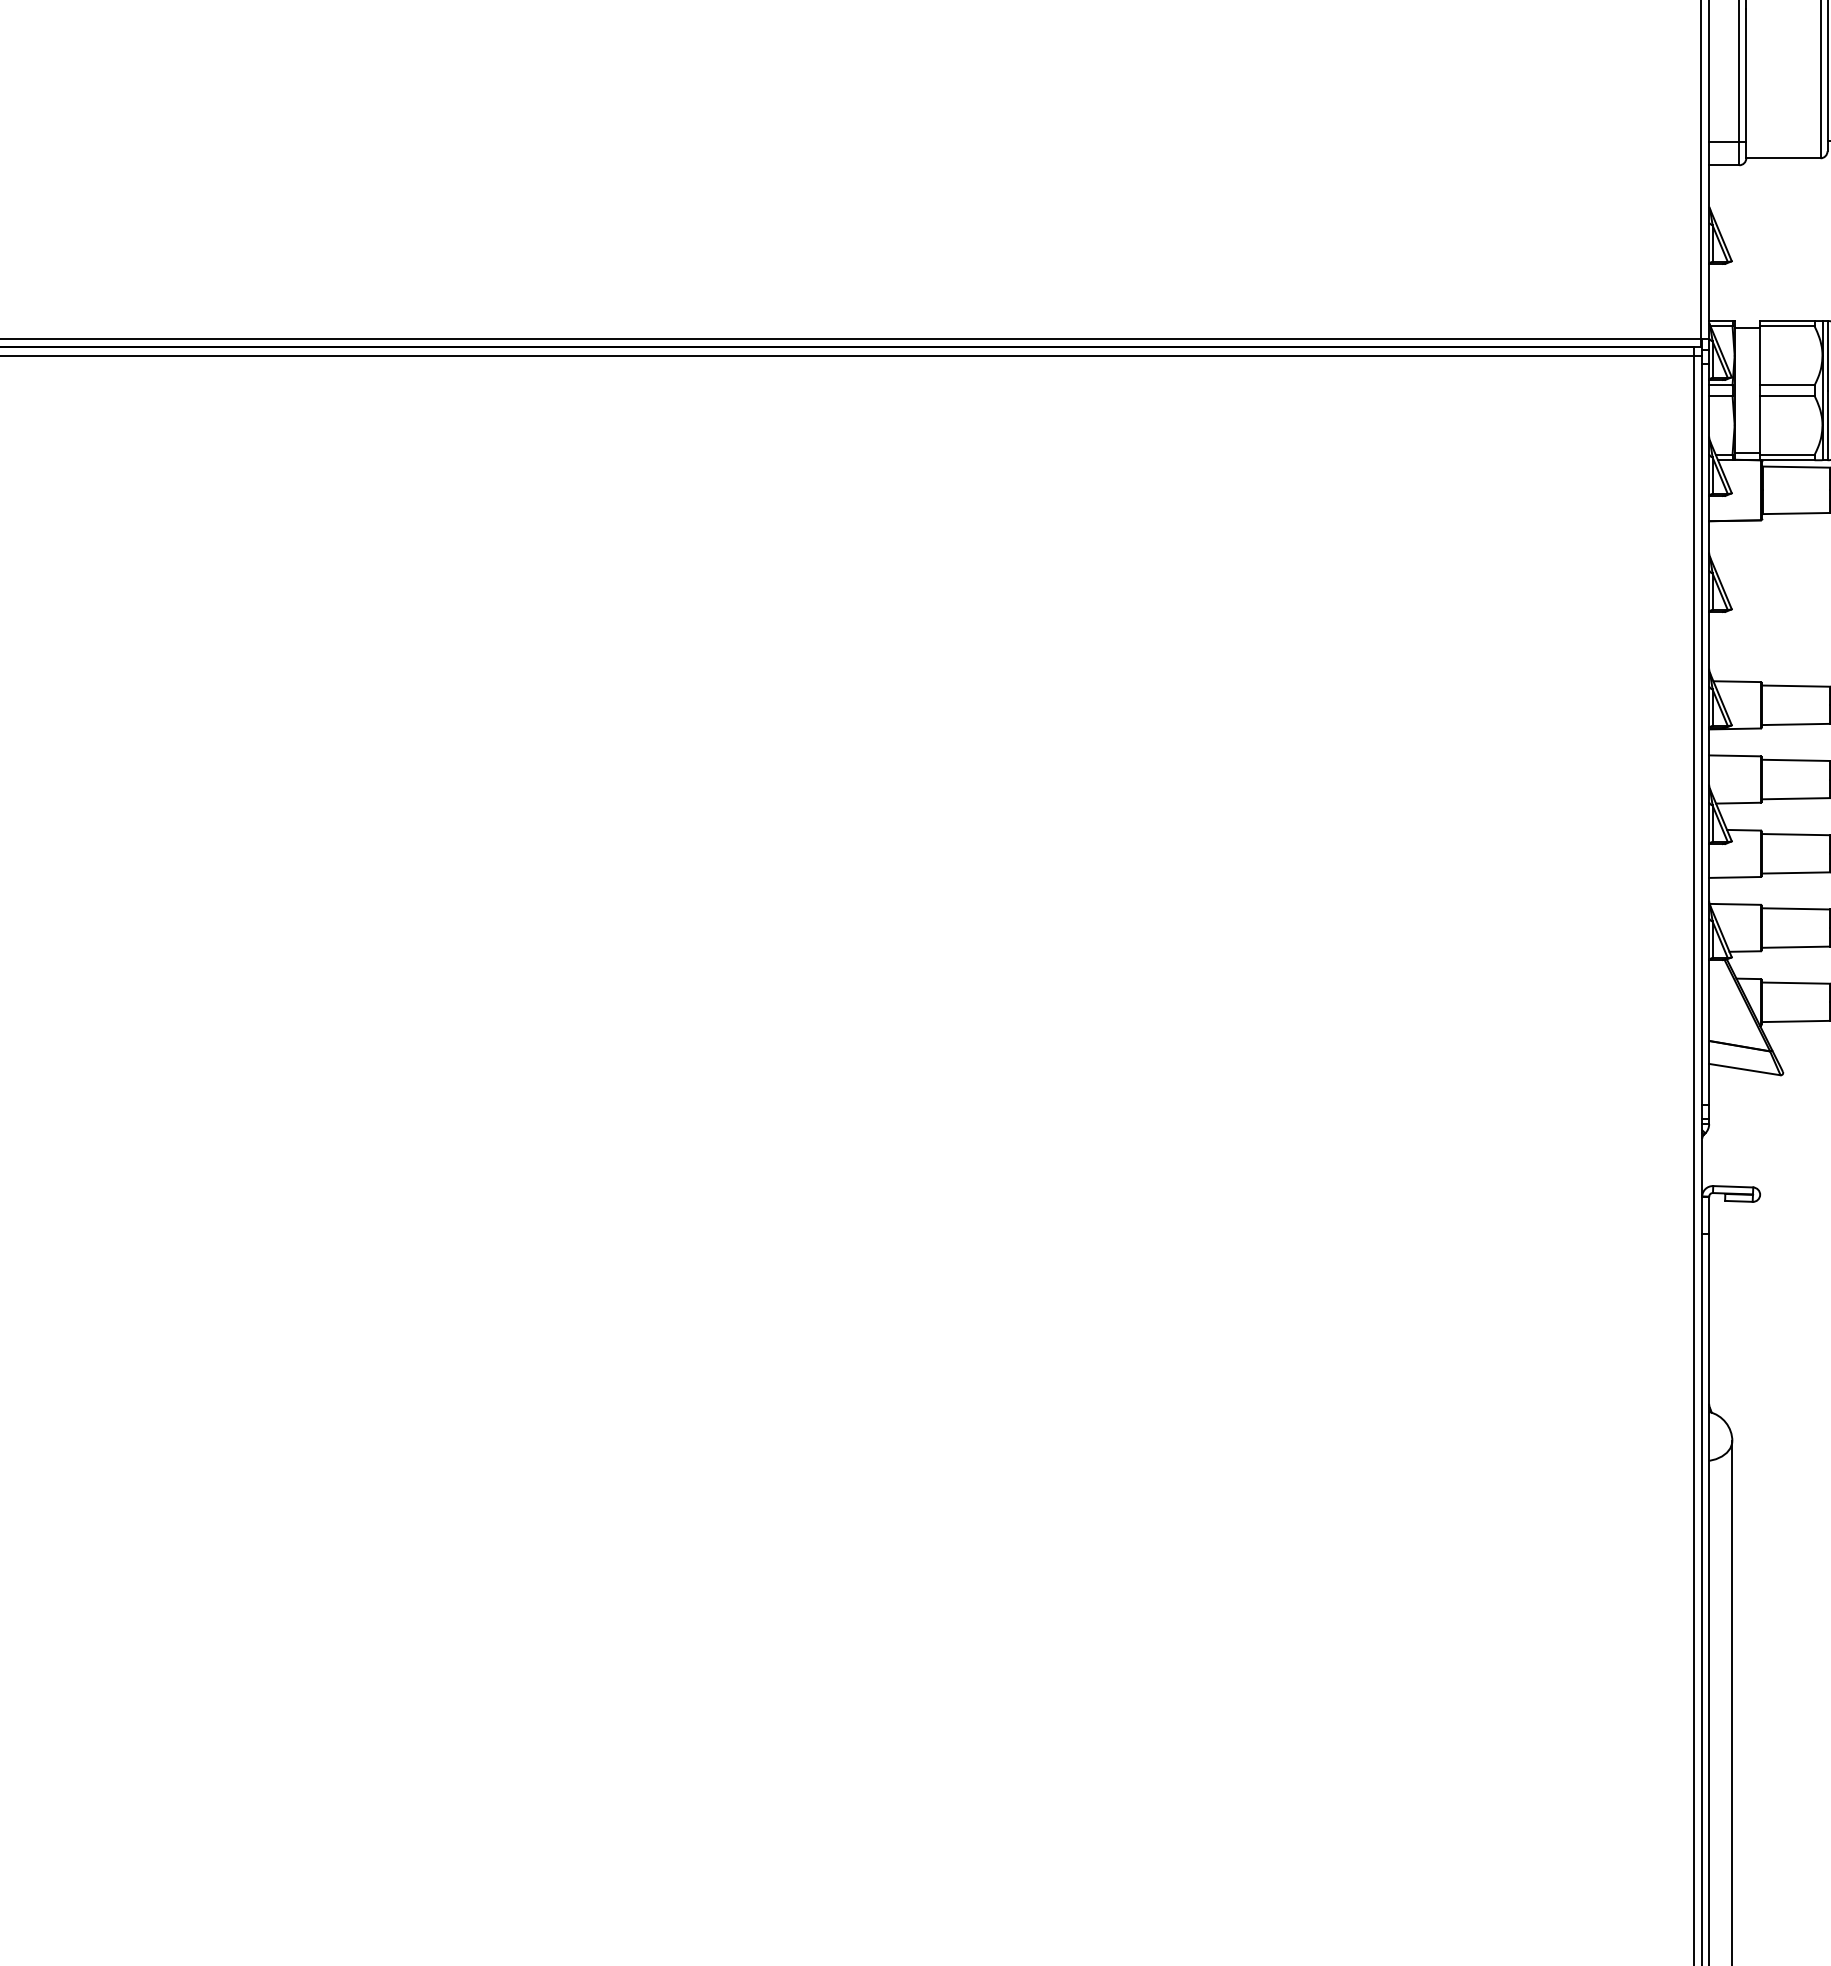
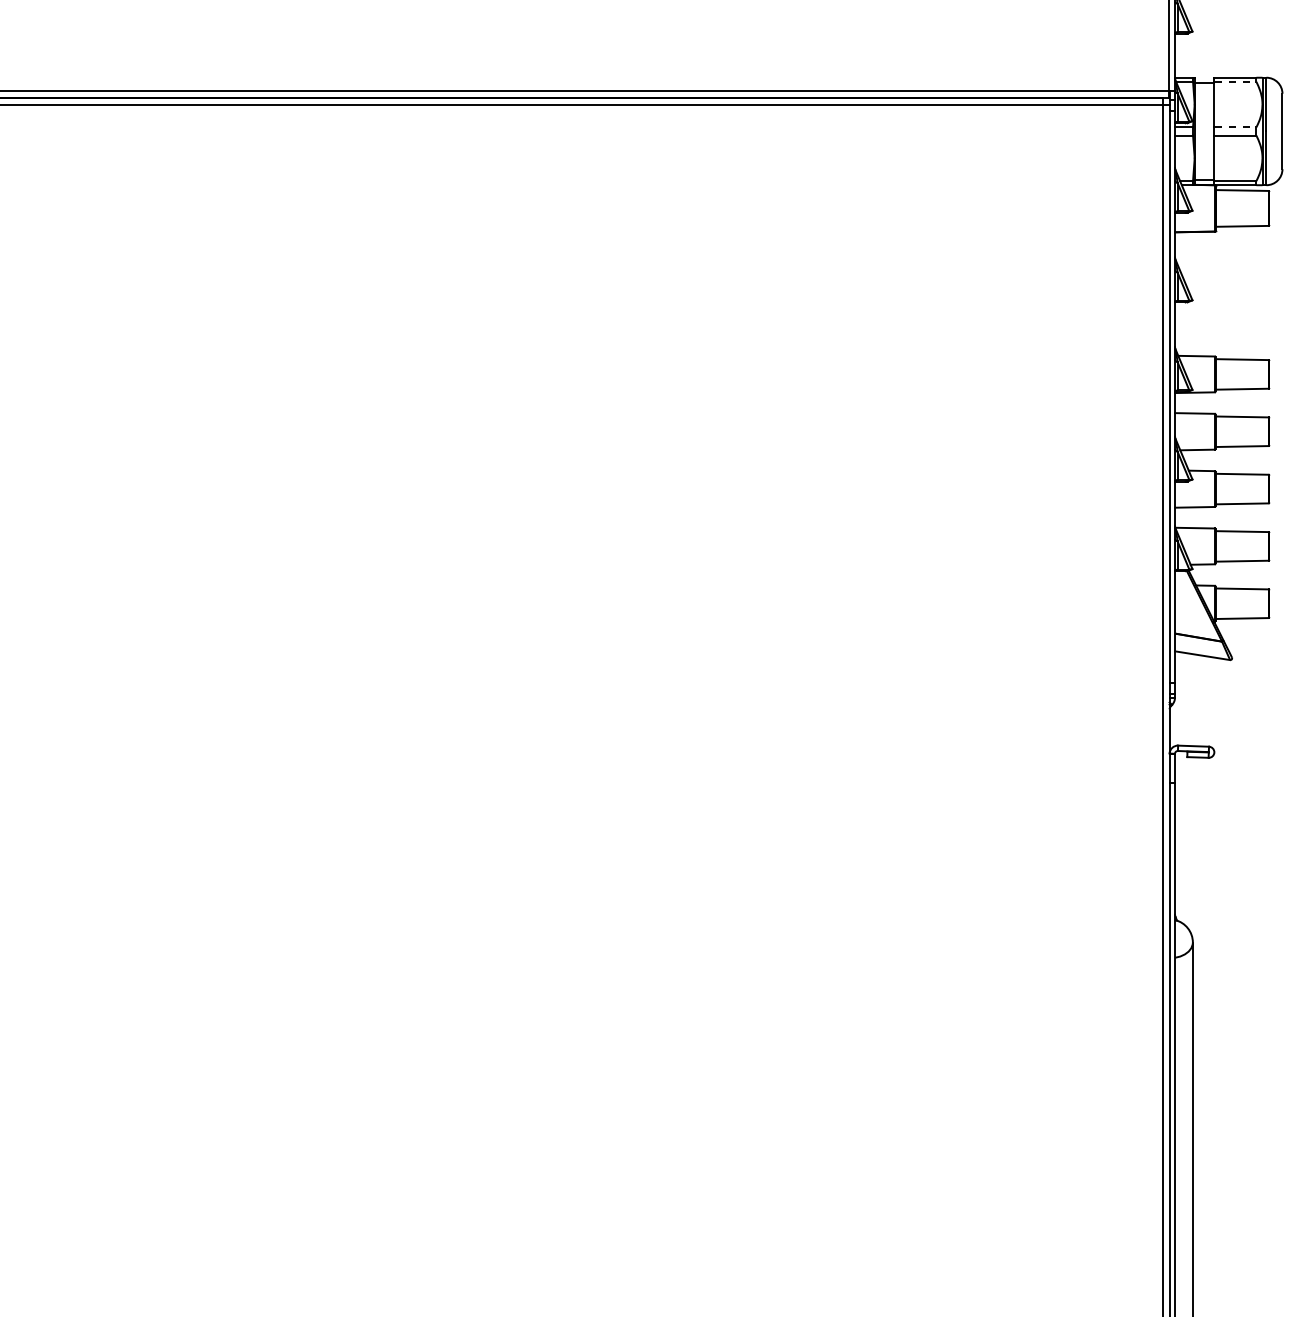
line: (1787, 326) -> (1235, 81), solid -> dashed
line: (1787, 385) -> (1235, 127), solid -> dashed

